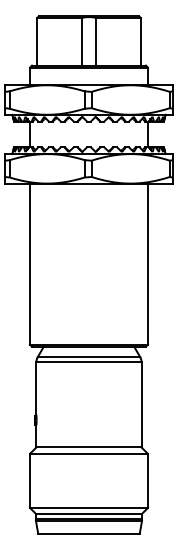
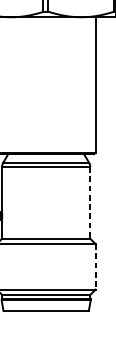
line: (141, 404) -> (90, 202), solid -> dashed
line: (147, 481) -> (95, 267), solid -> dashed

